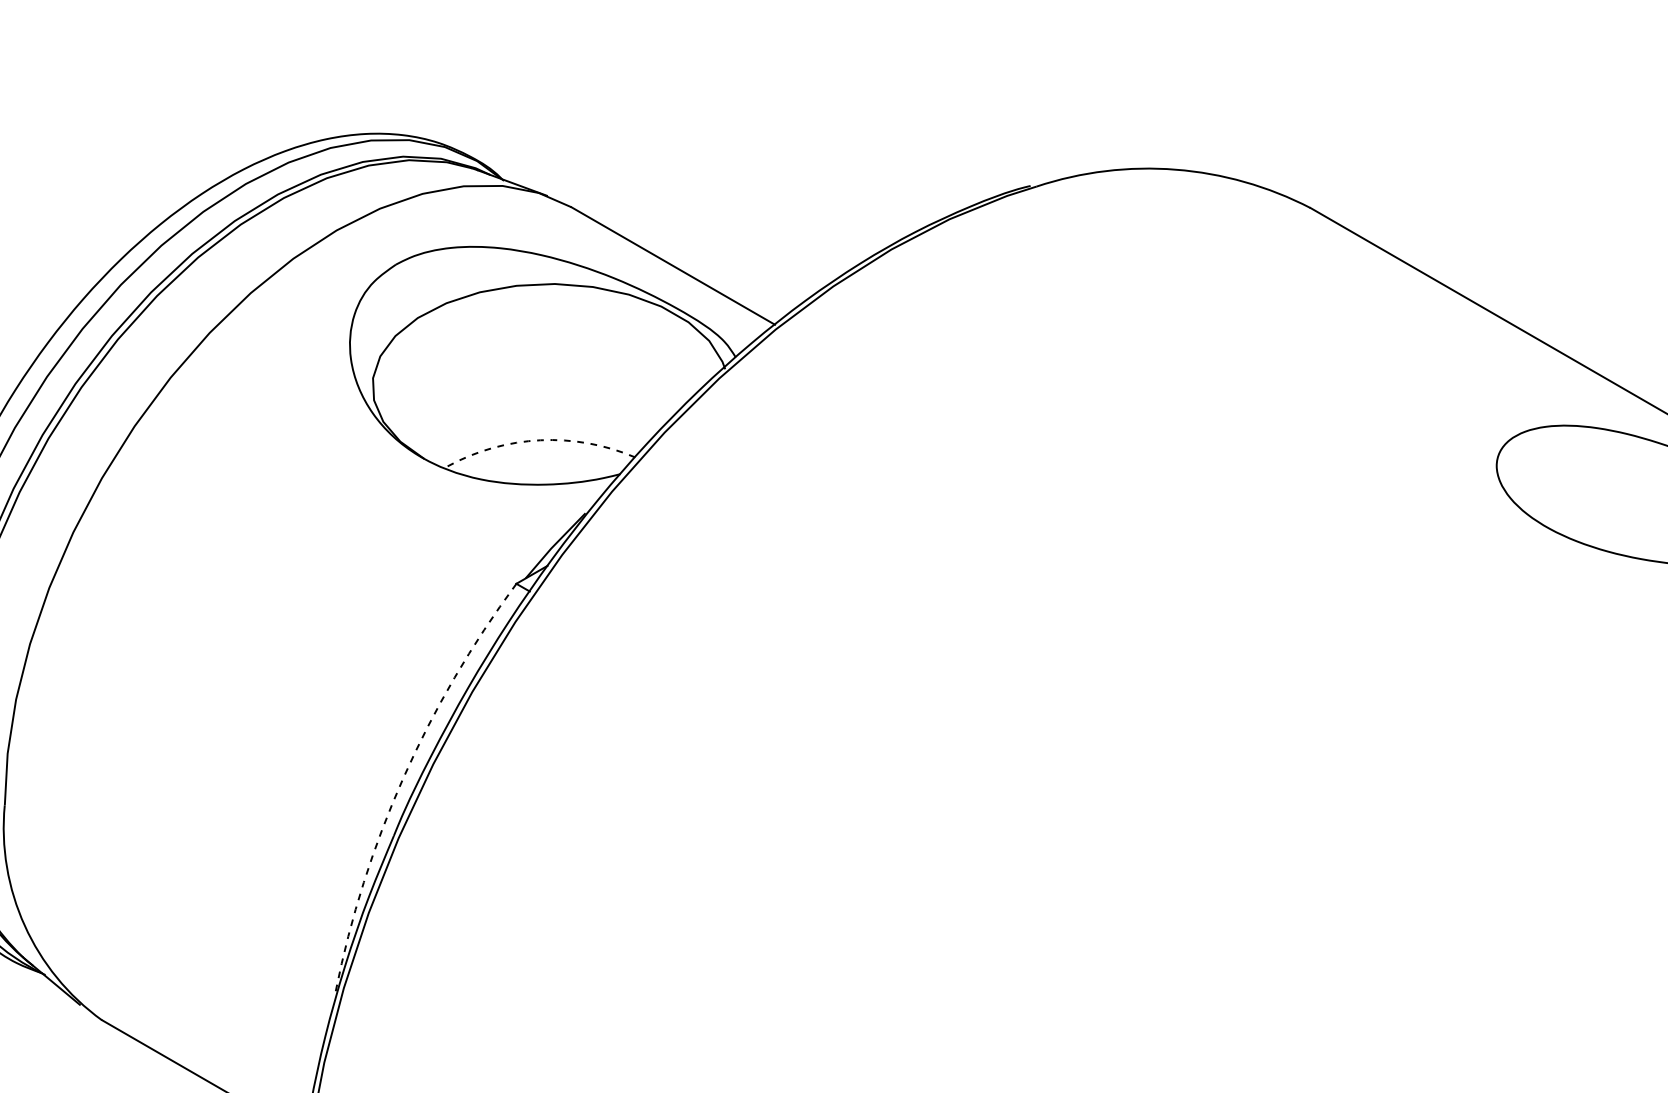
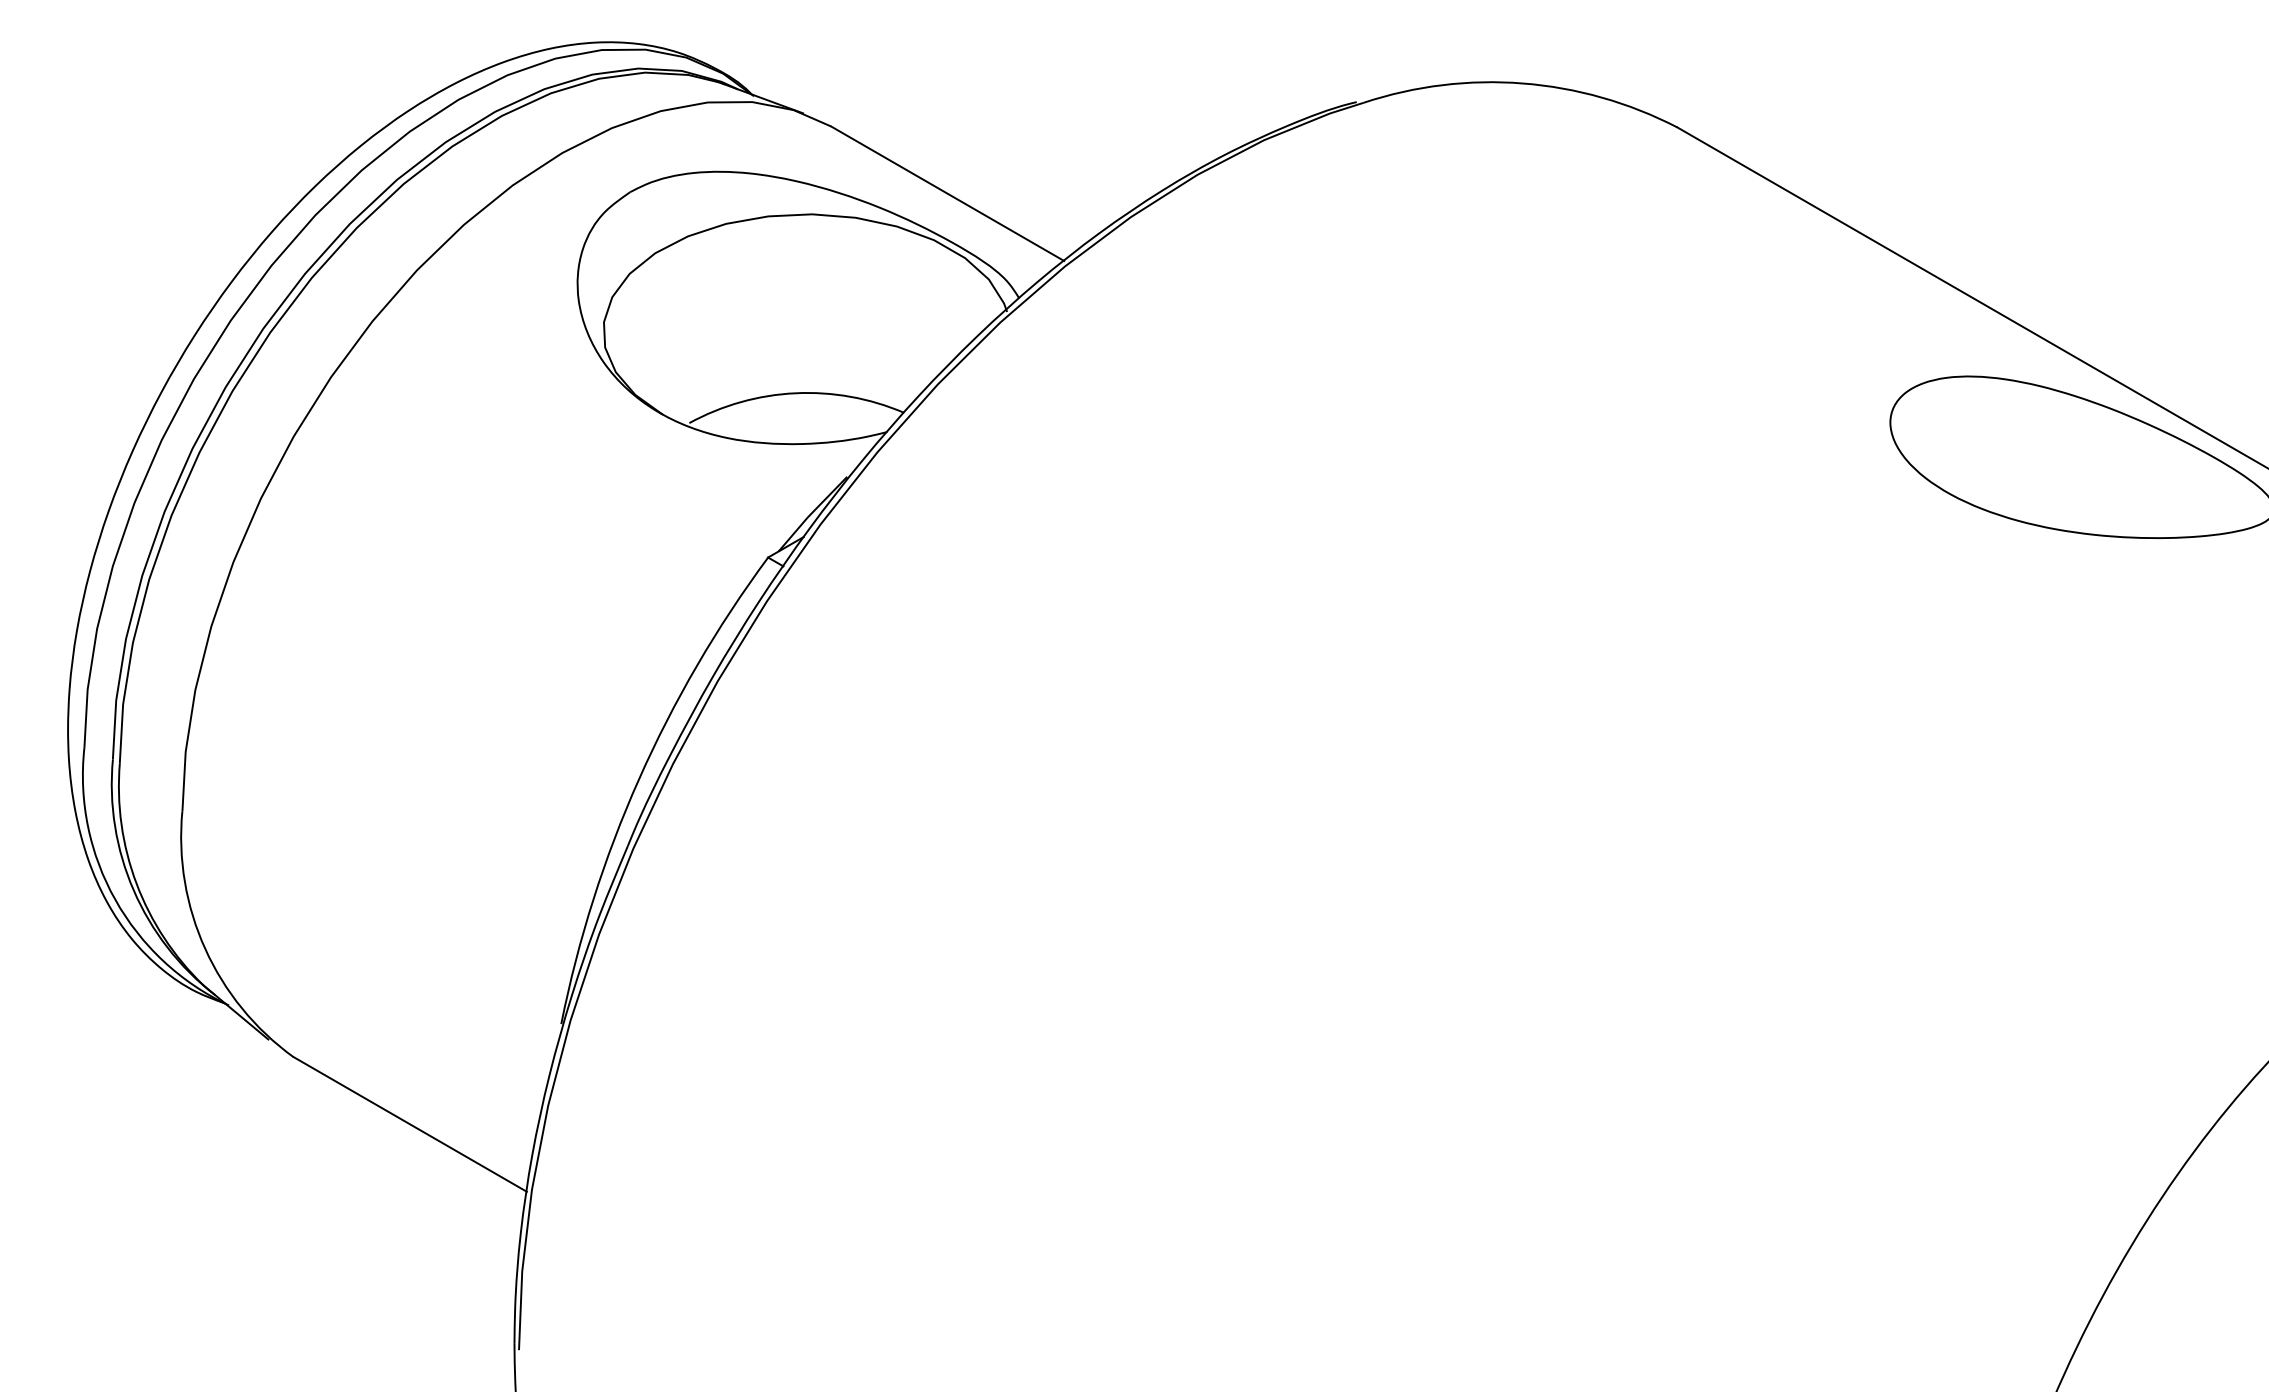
arc: (540, 440) -> (795, 393), dashed -> solid
arc: (403, 777) -> (638, 779), dashed -> solid

